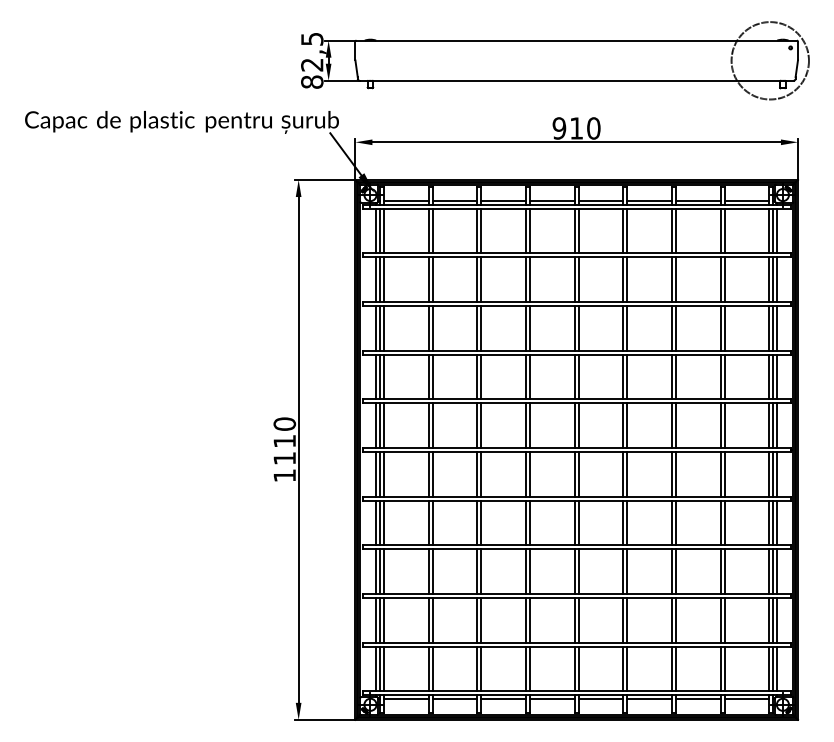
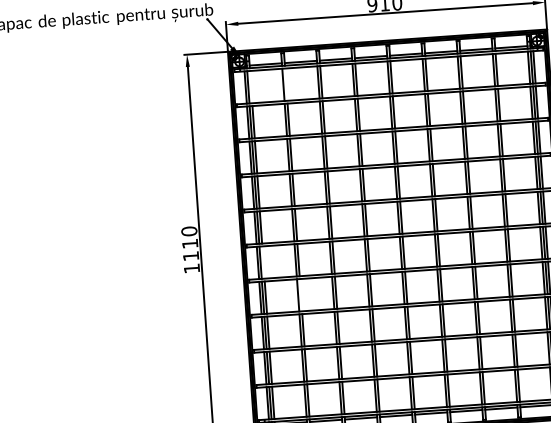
line: (384, 230) -> (251, 86), removed
line: (432, 230) -> (286, 84), removed
line: (384, 473) -> (263, 261), removed
line: (432, 522) -> (300, 294), removed

